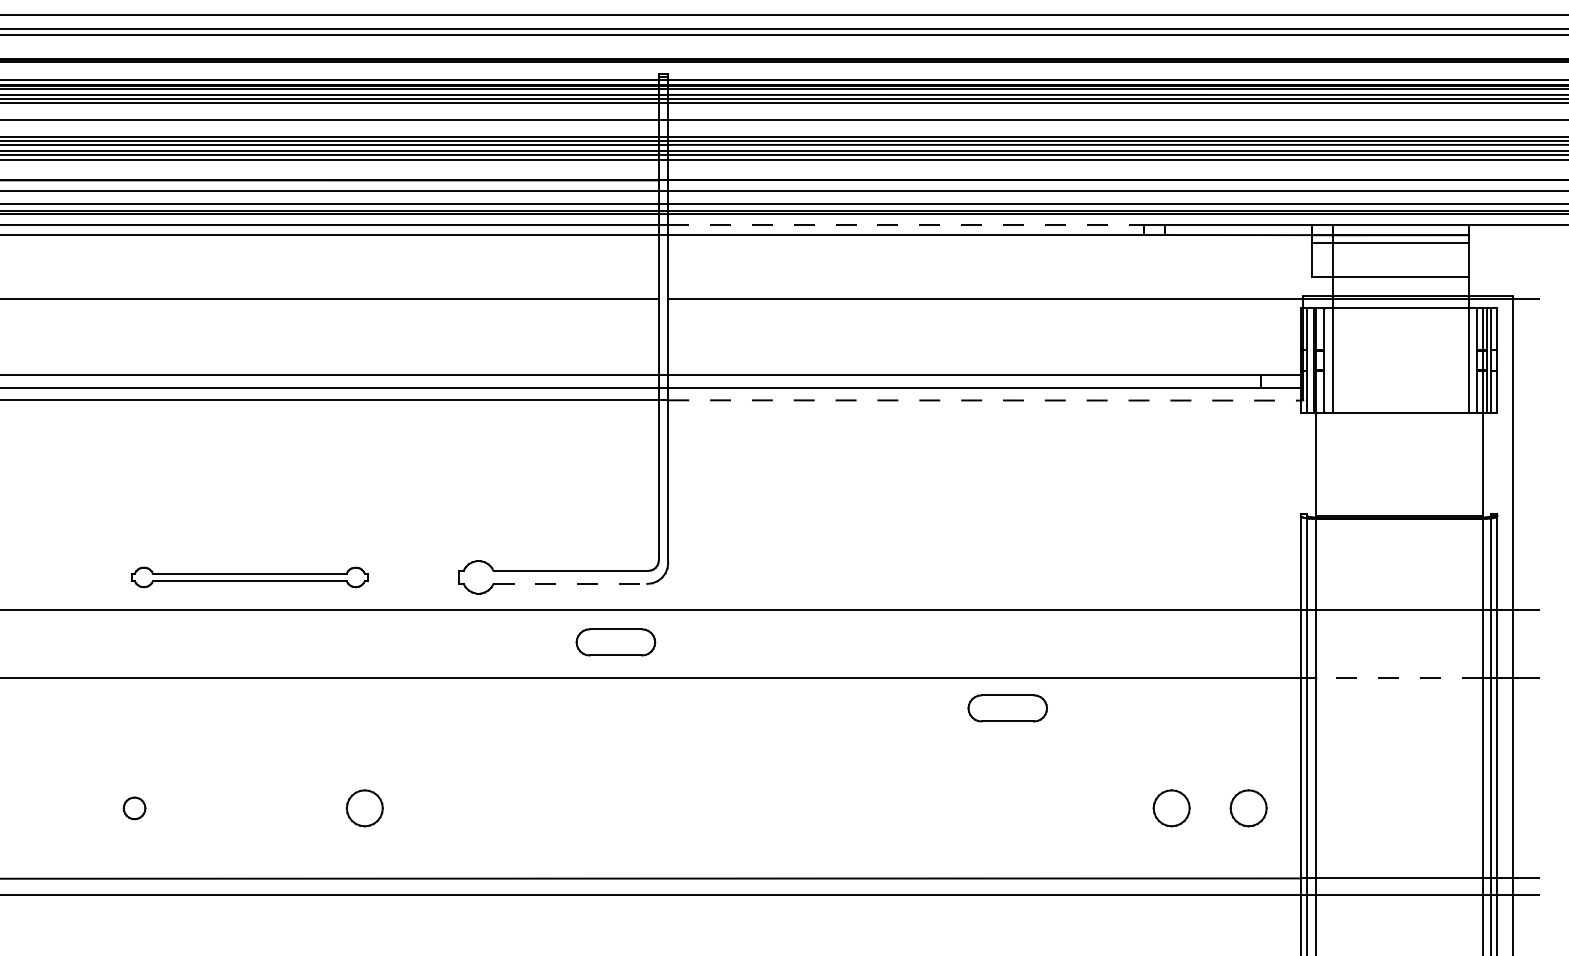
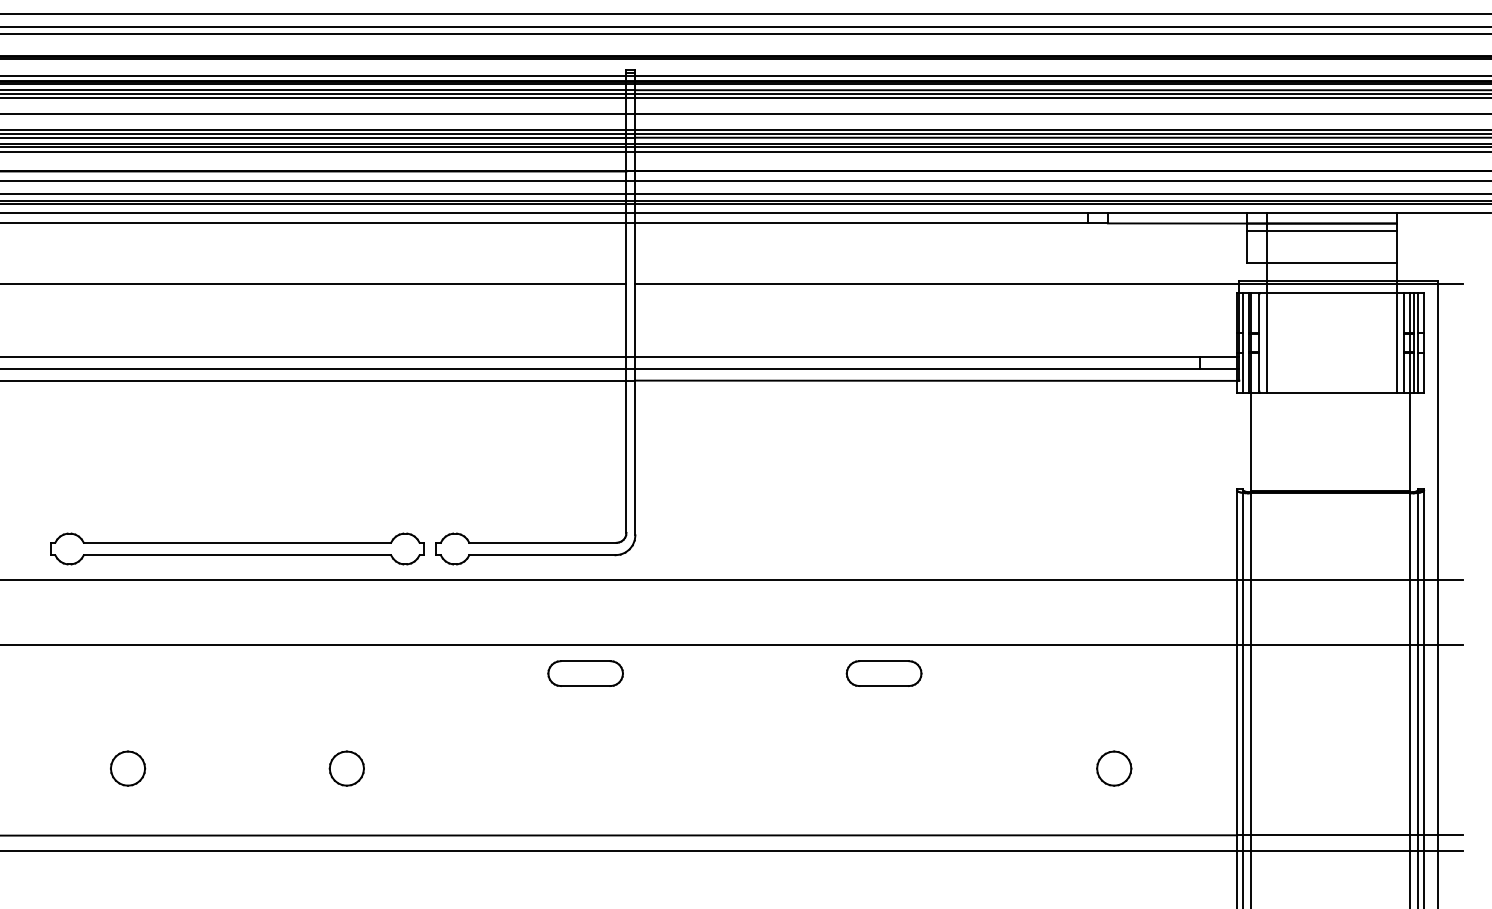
line: (906, 224) -> (862, 213), dashed -> solid
line: (985, 400) -> (937, 380), dashed -> solid
part: (249, 577) -> (237, 549), size x1.67
line: (570, 583) -> (542, 554), dashed -> solid
part: (615, 642) -> (585, 673), moved
line: (1399, 677) -> (1330, 644), dashed -> solid
part: (1007, 708) -> (883, 673), moved
part: (134, 808) -> (127, 768), size x1.67
part: (1248, 808) -> (1187, 768), removed

